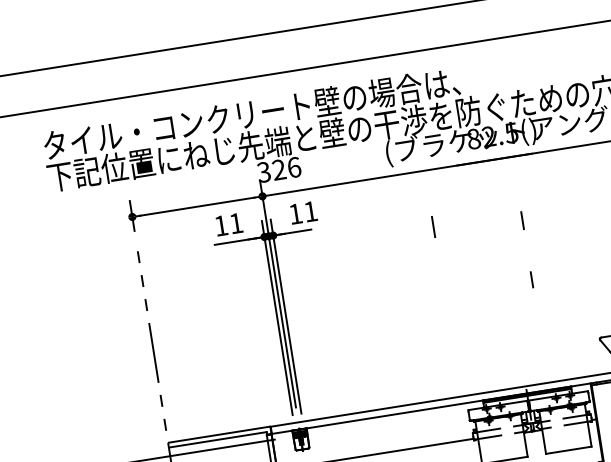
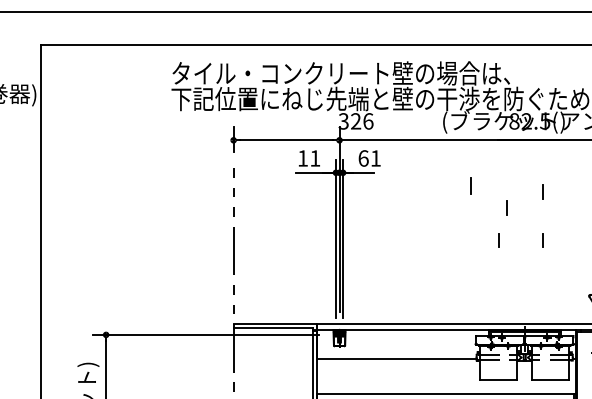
text: (295, 214) -> (363, 158), 11 -> 61
line: (480, 246) -> (506, 207), added
line: (477, 288) -> (498, 240), added

